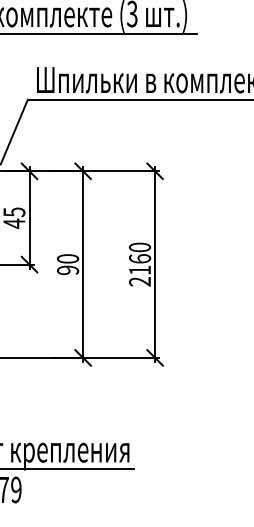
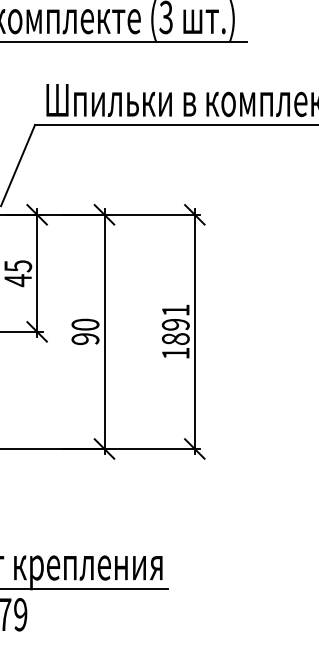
text: (139, 264) -> (175, 331), 2160 -> 1891

